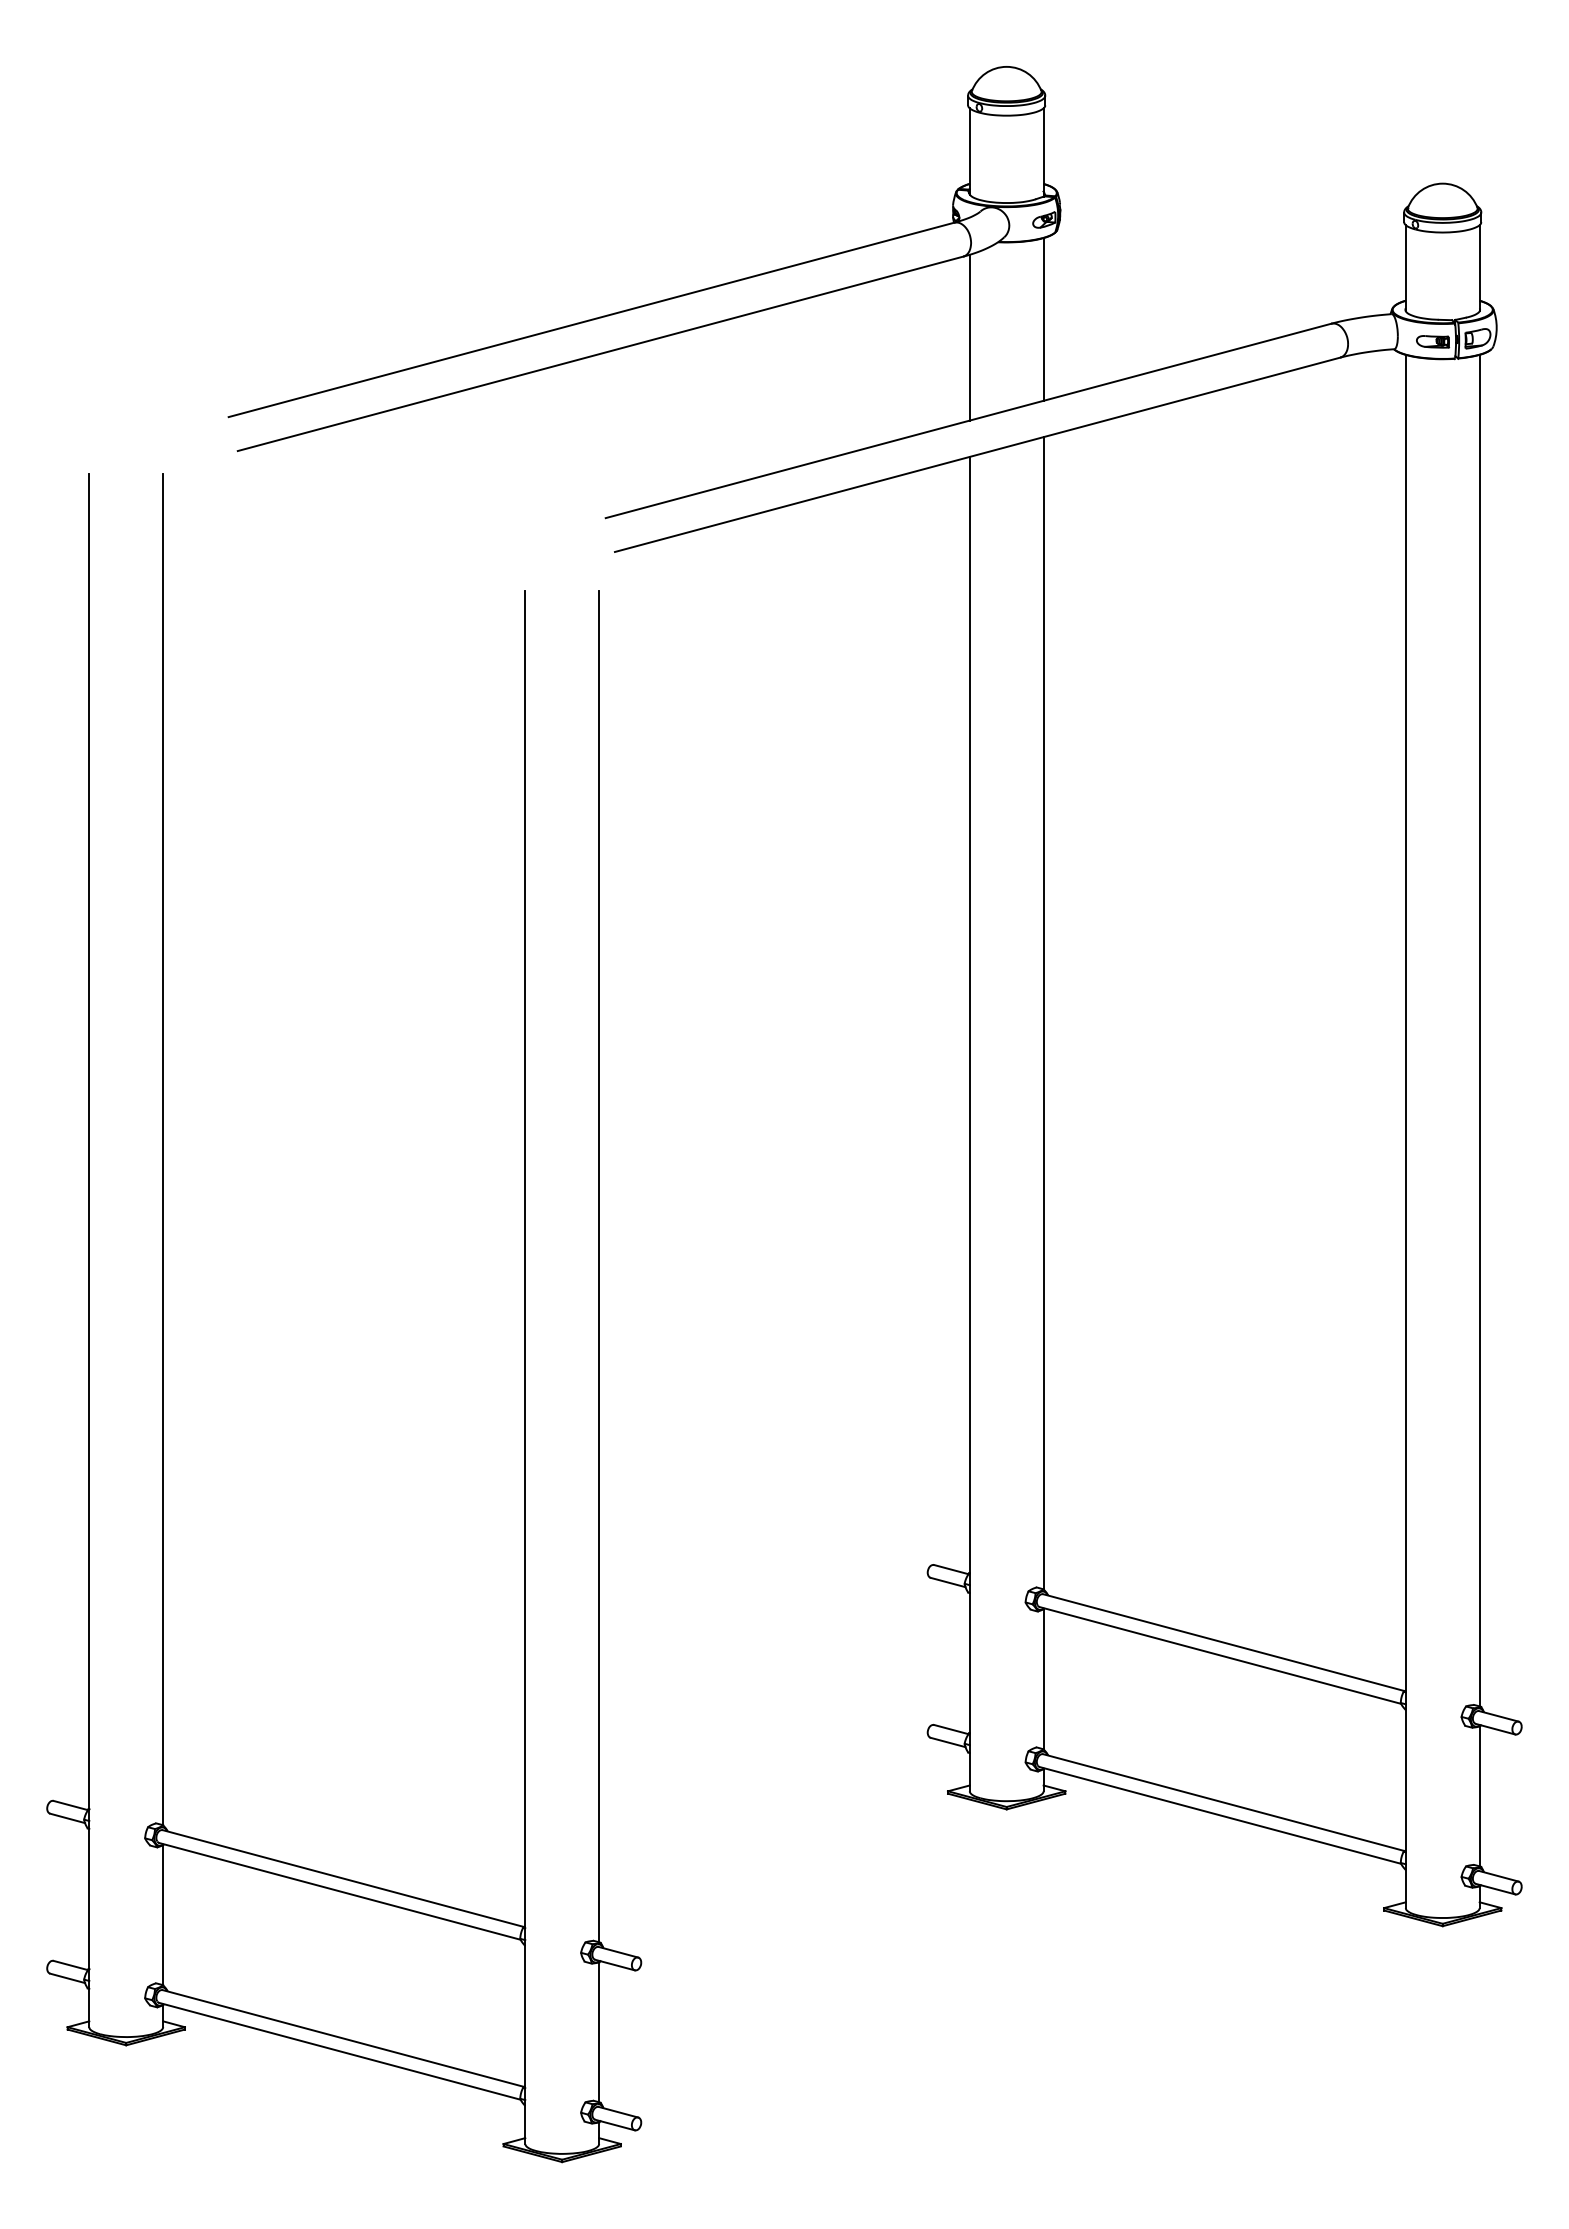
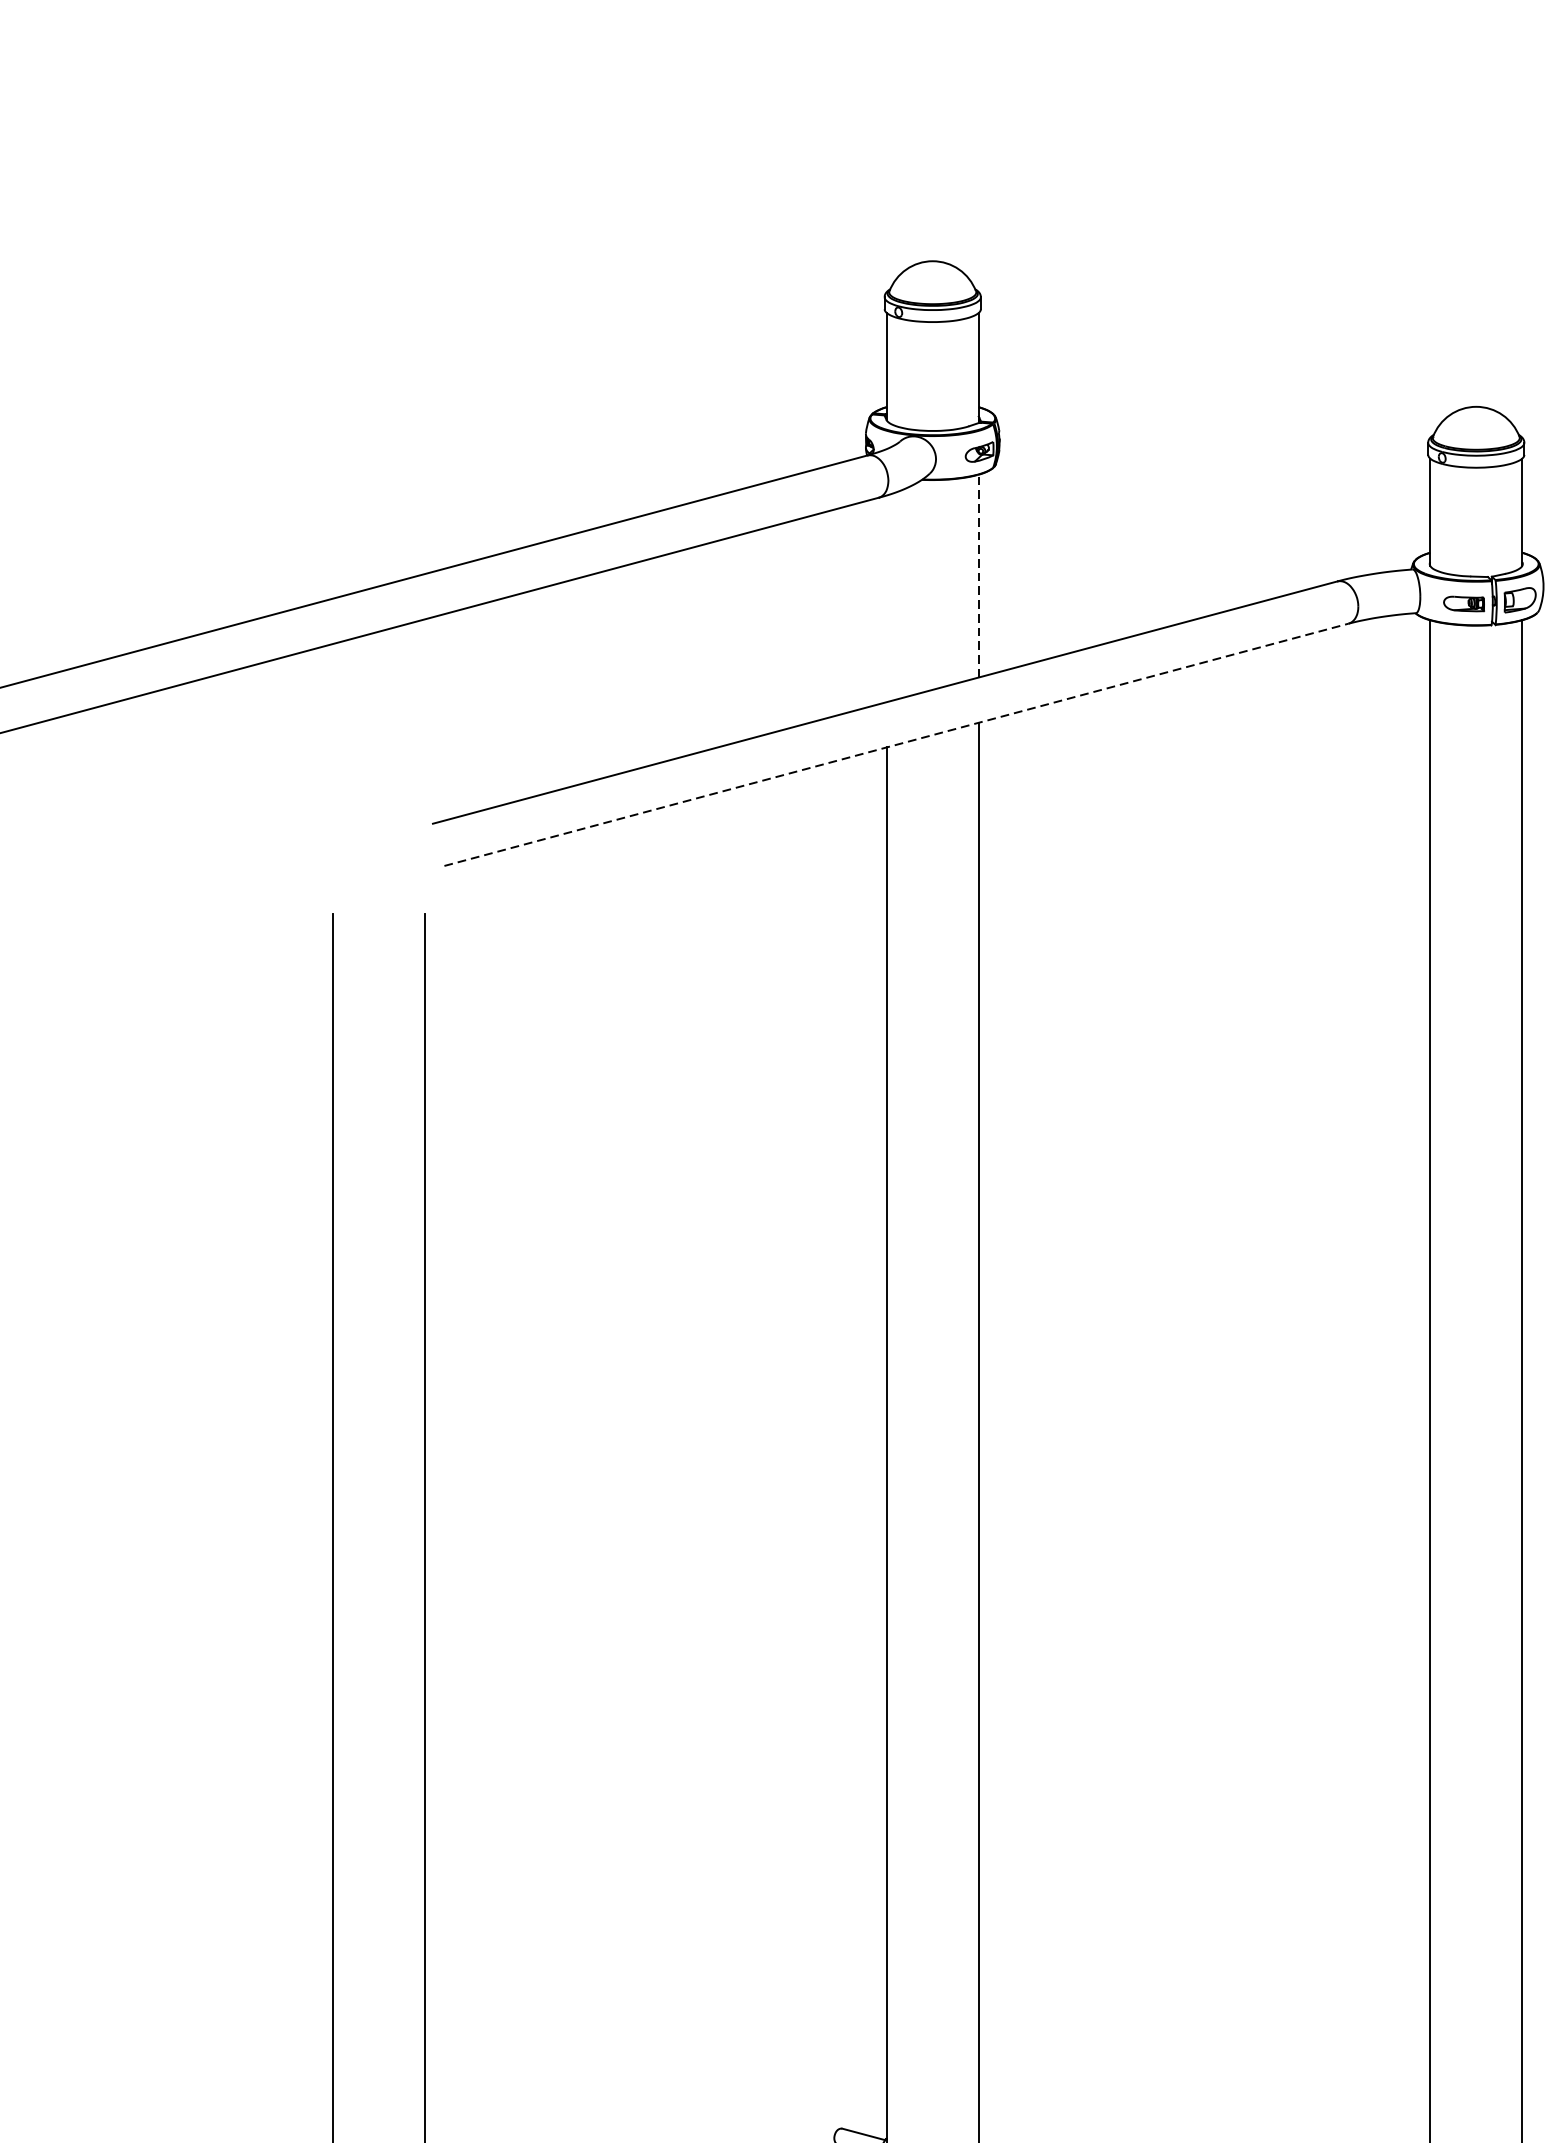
line: (1043, 318) -> (978, 574), solid -> dashed
line: (969, 337) -> (886, 598), removed
line: (978, 454) -> (897, 744), solid -> dashed

